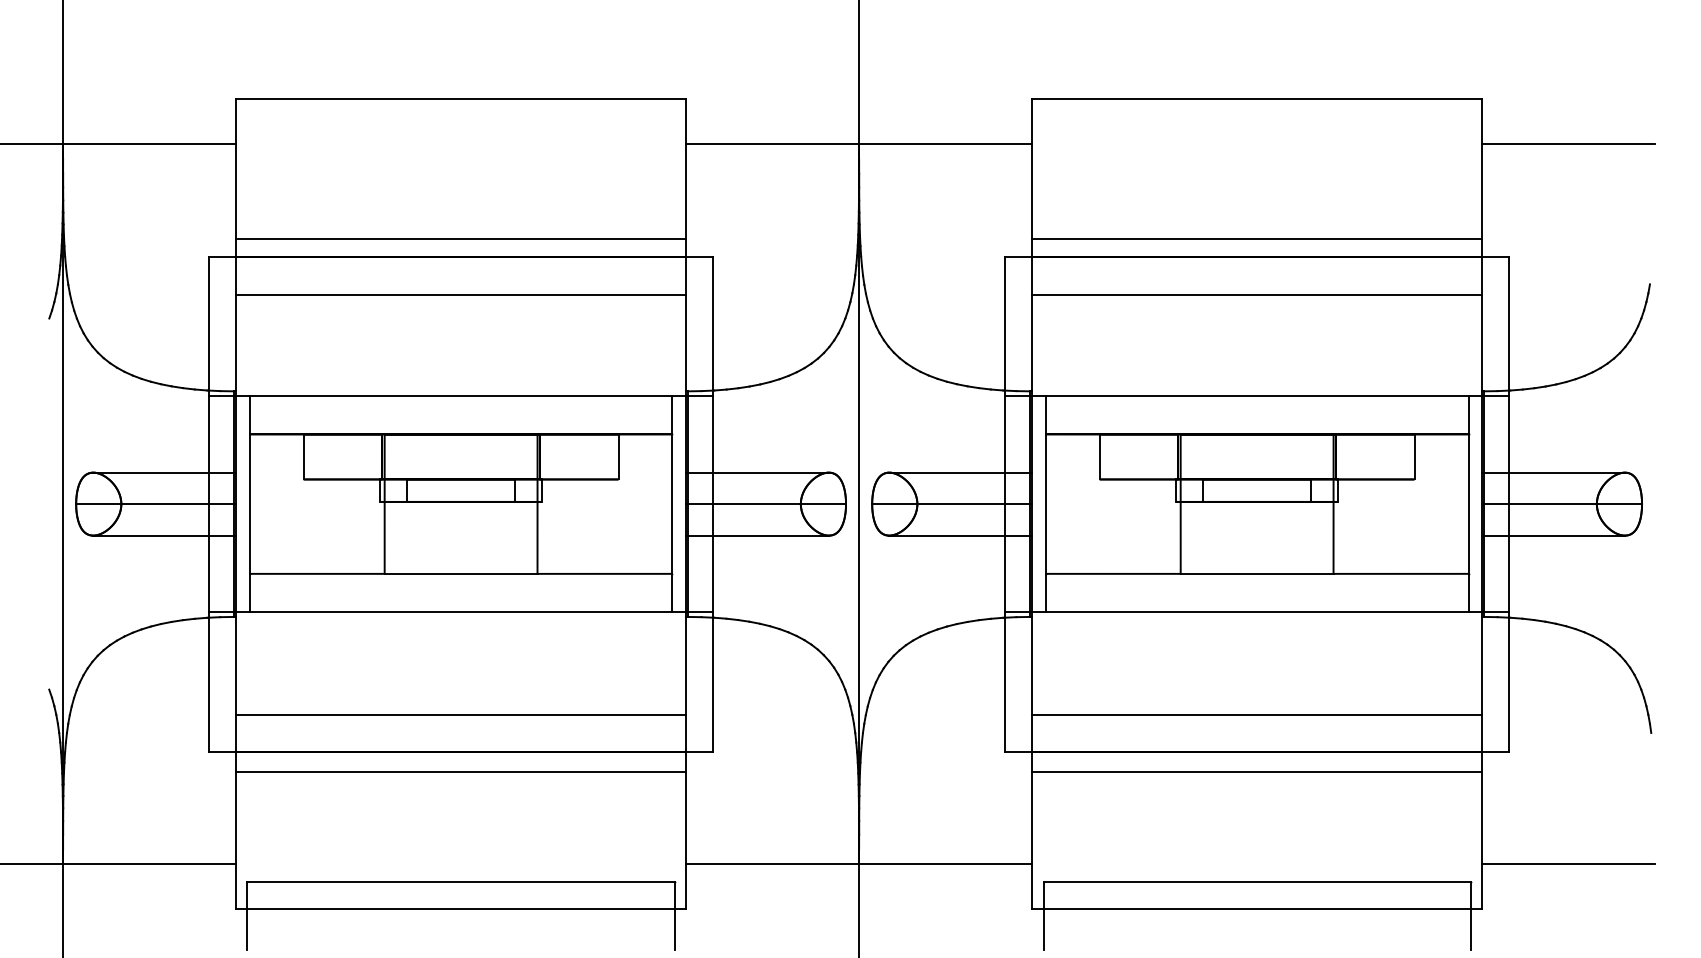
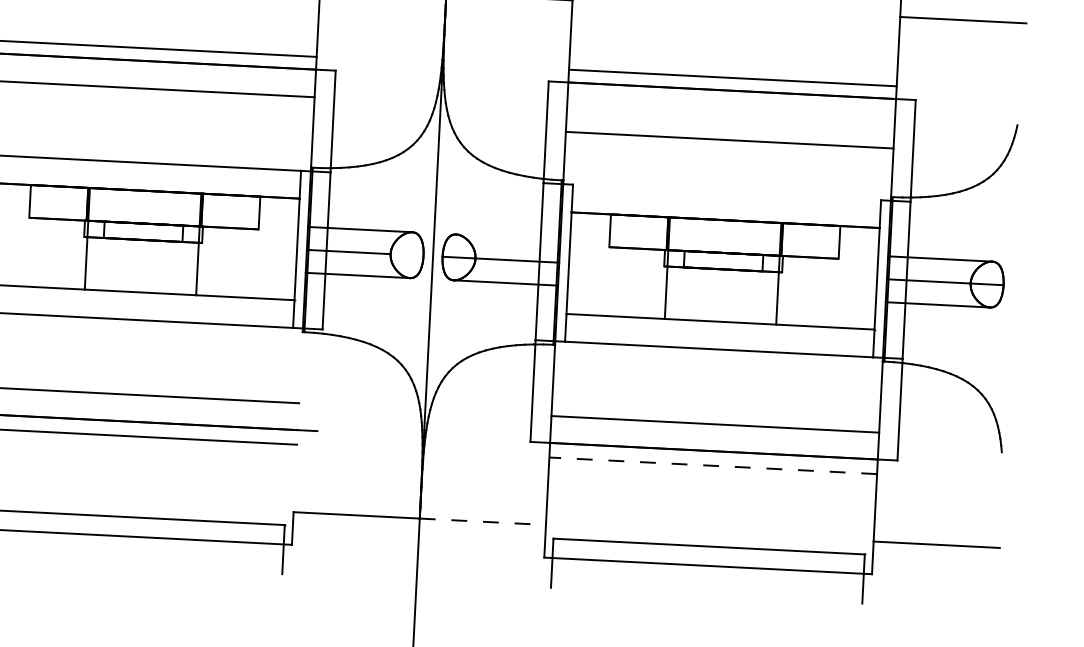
line: (1256, 294) -> (729, 140), moved
line: (1256, 396) -> (726, 192), removed
line: (960, 472) -> (508, 236), removed
line: (823, 504) -> (407, 255), removed
line: (712, 681) -> (319, 380), removed
line: (685, 740) -> (297, 422), removed
line: (1257, 771) -> (713, 465), solid -> dashed
line: (945, 864) -> (482, 522), solid -> dashed

